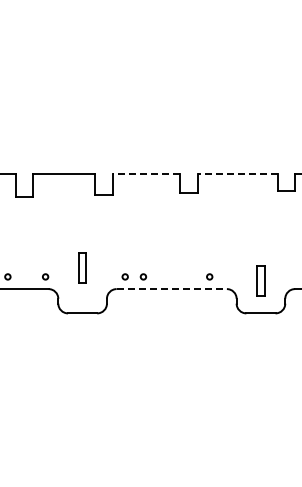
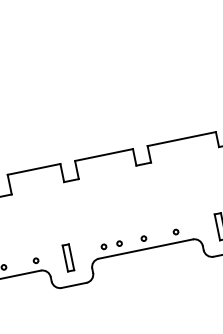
line: (146, 173) -> (104, 154), dashed -> solid
line: (237, 173) -> (181, 139), dashed -> solid
part: (82, 267) -> (68, 257), moved
circle: (171, 276) -> (143, 238), added
line: (172, 289) -> (146, 249), dashed -> solid

